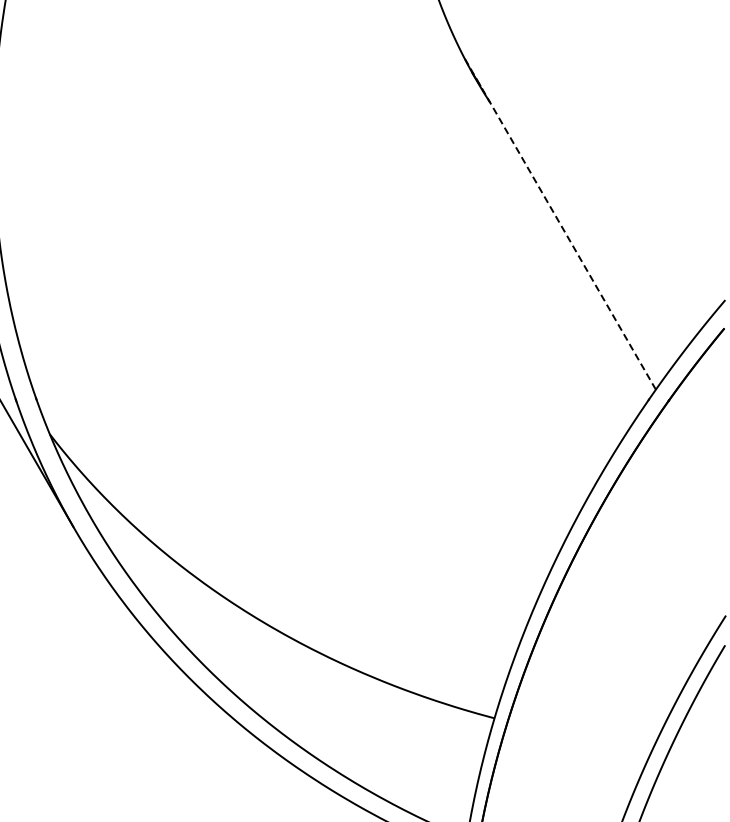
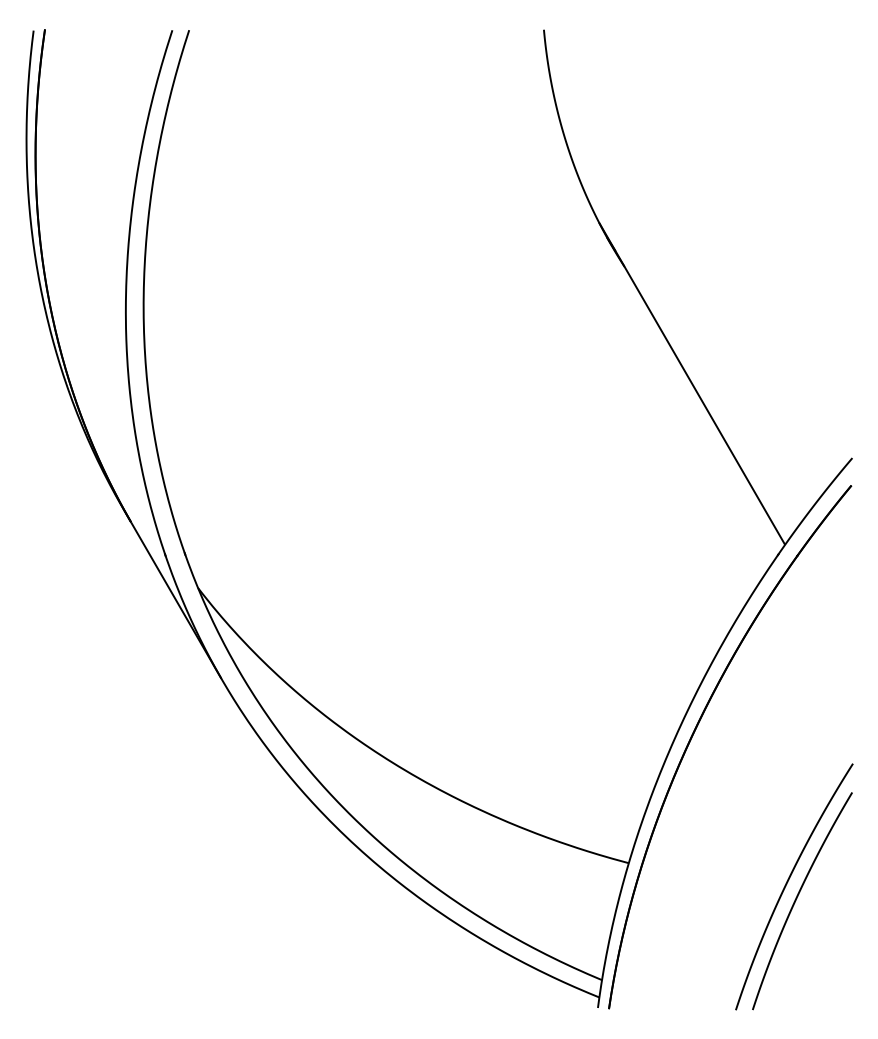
line: (560, 223) -> (692, 383), dashed -> solid

